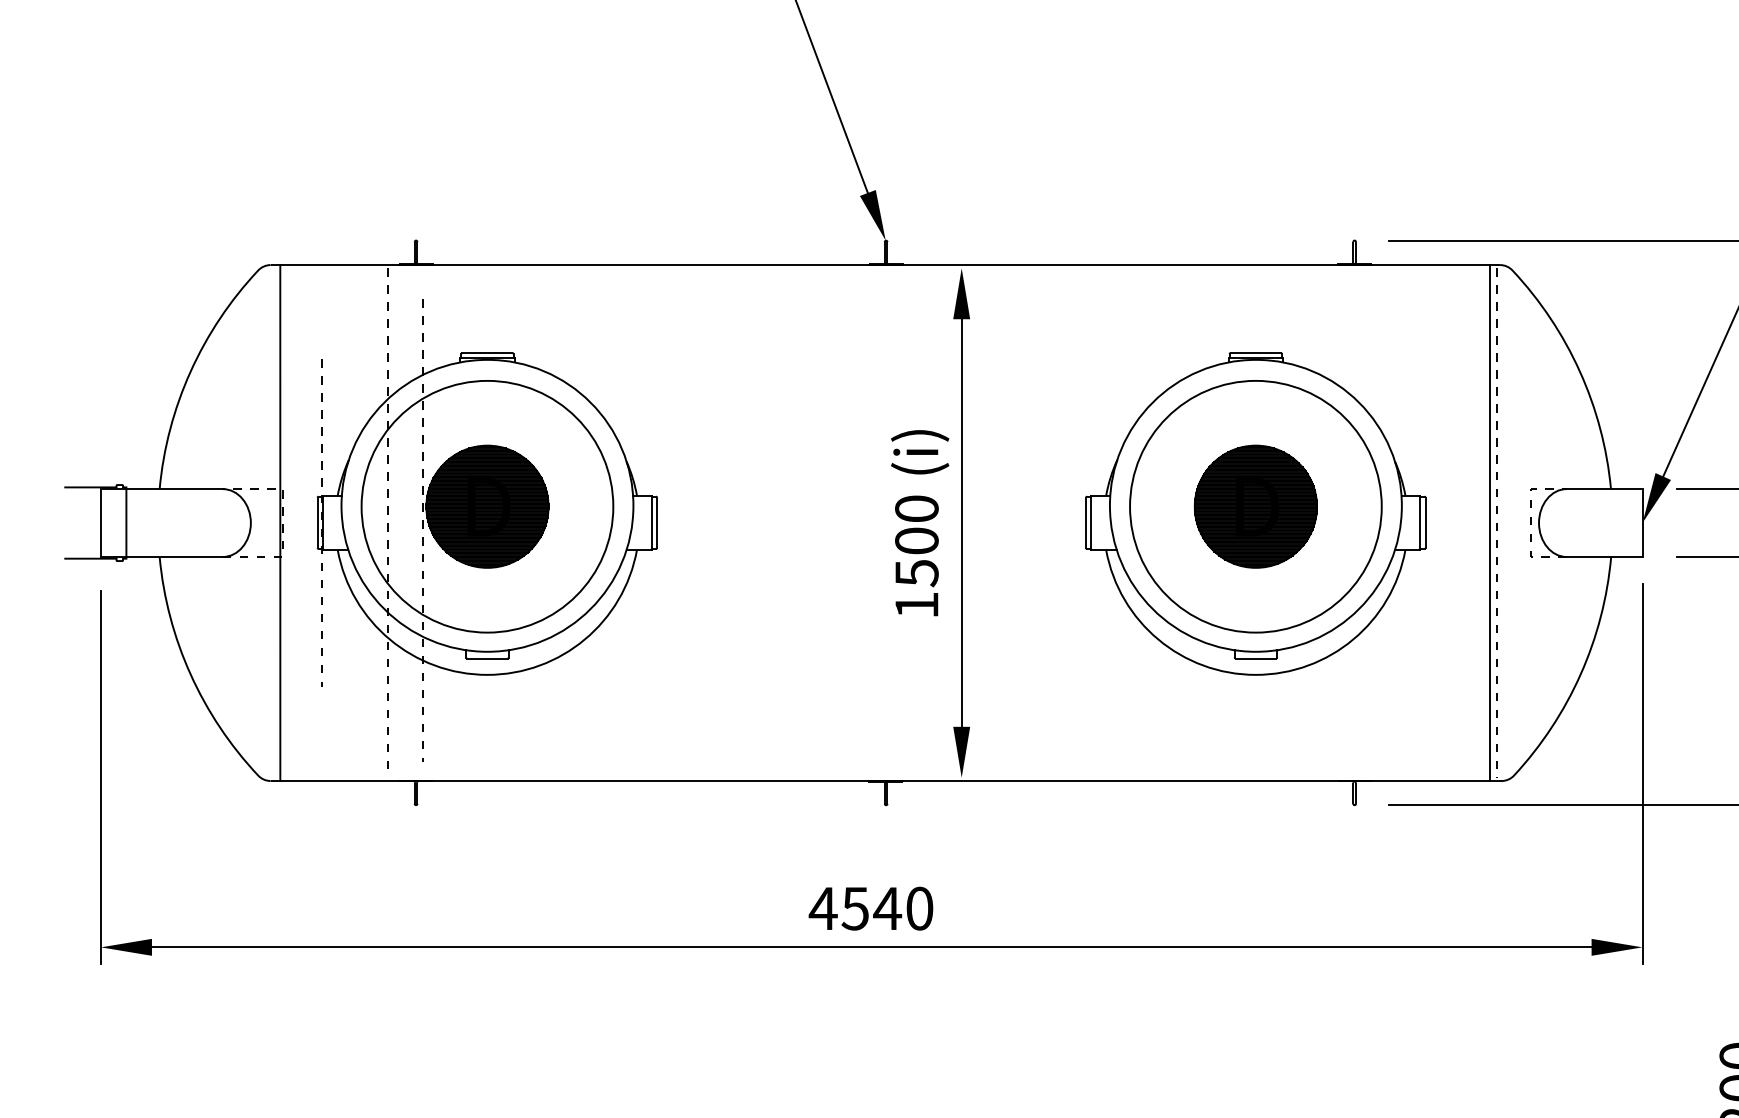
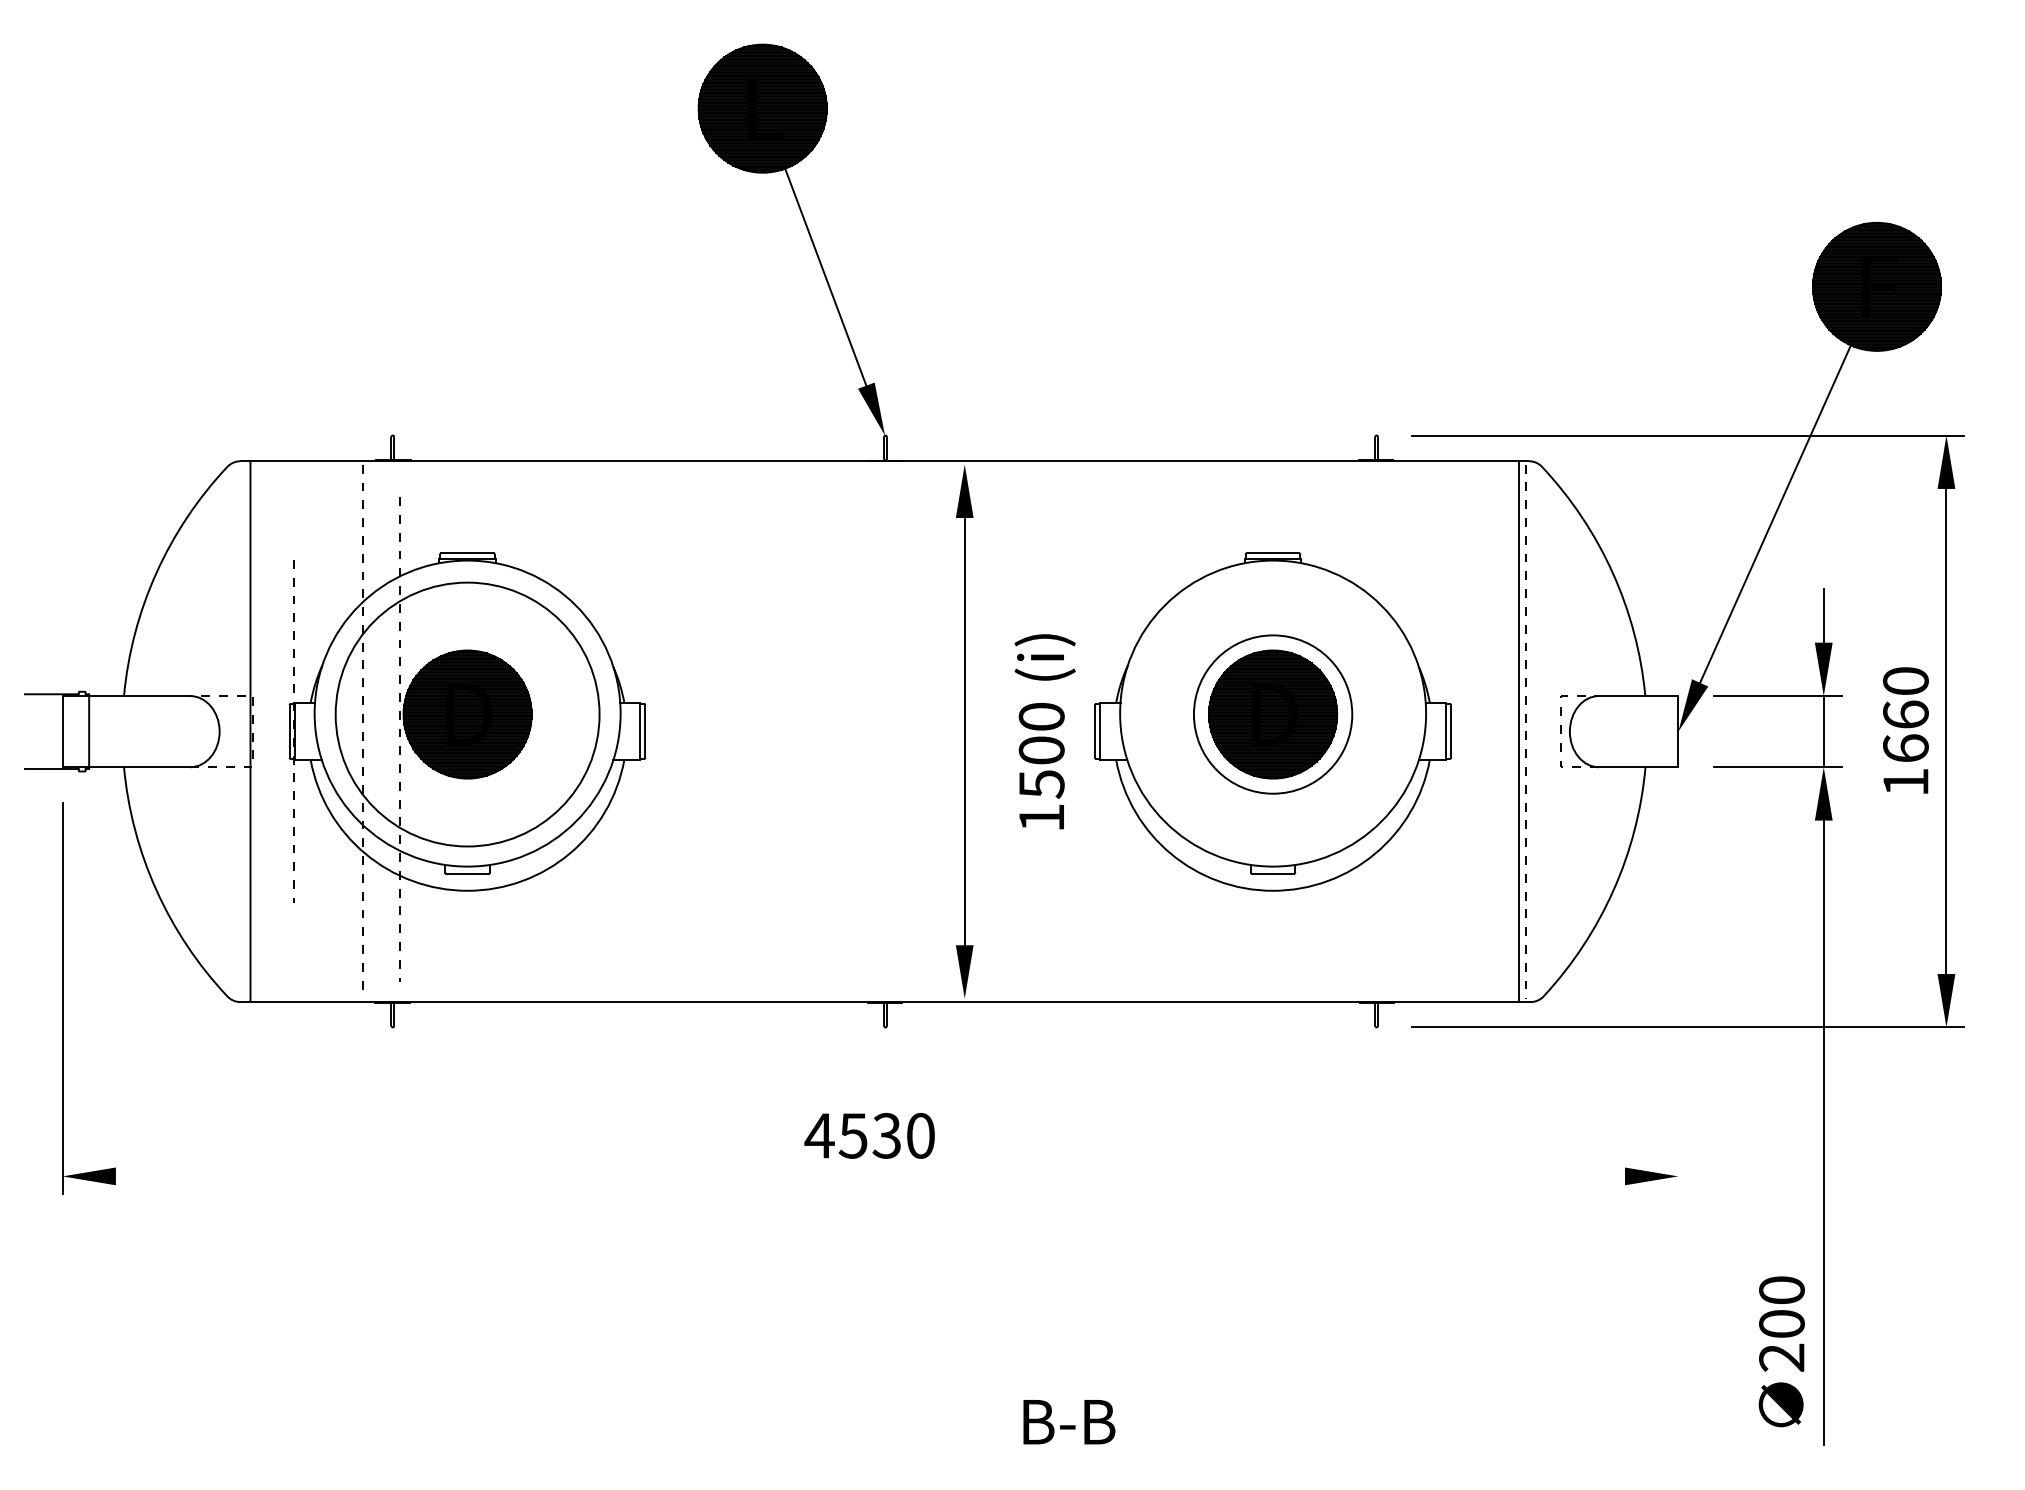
circle: (1256, 506) -> (1273, 714), size x0.6
text: (919, 522) -> (1044, 731), moved
line: (1642, 773) -> (1678, 994), removed
text: (887, 908) -> (886, 1135), 4540 -> 4530
line: (870, 947) -> (869, 1176), removed

